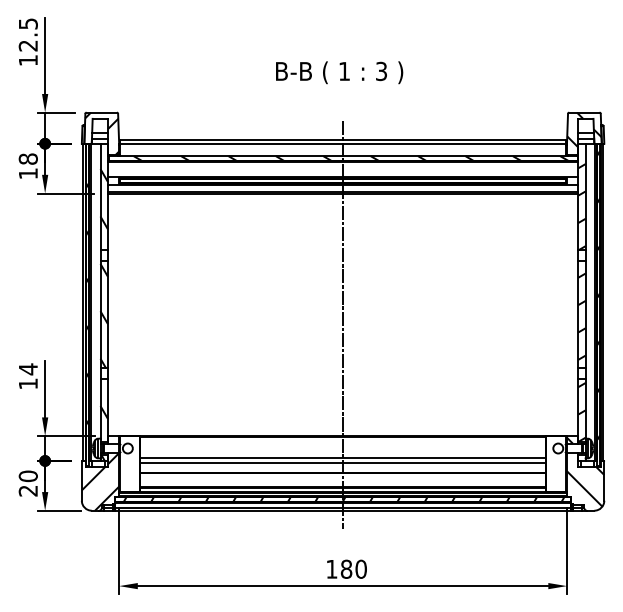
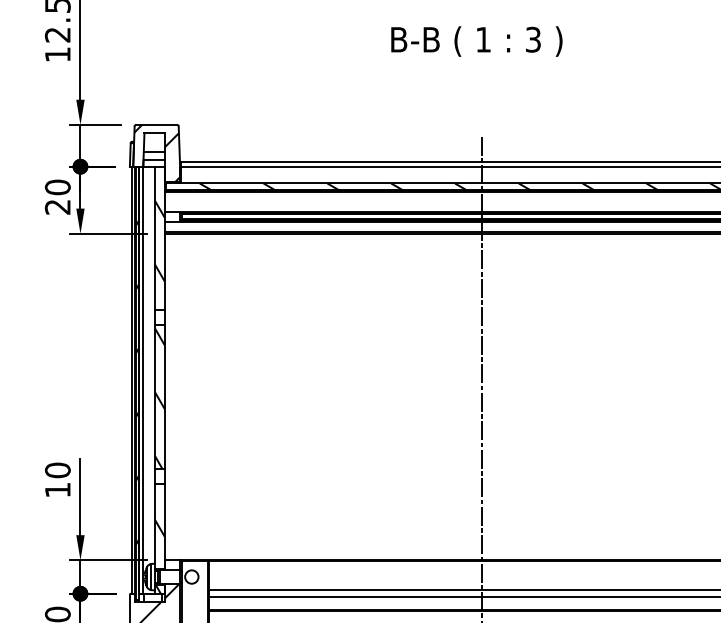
text: (339, 72) -> (476, 41), moved
text: (27, 166) -> (56, 197), 18 -> 20
text: (27, 369) -> (56, 470), 14 -> 10

